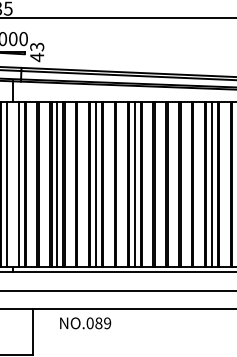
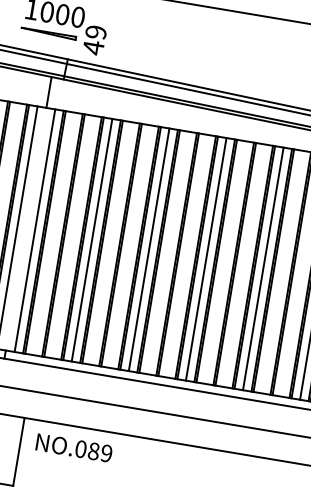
text: (37, 46) -> (96, 31), 43 -> 49
line: (173, 184) -> (263, 269), added
text: (85, 323) -> (74, 448), moved

